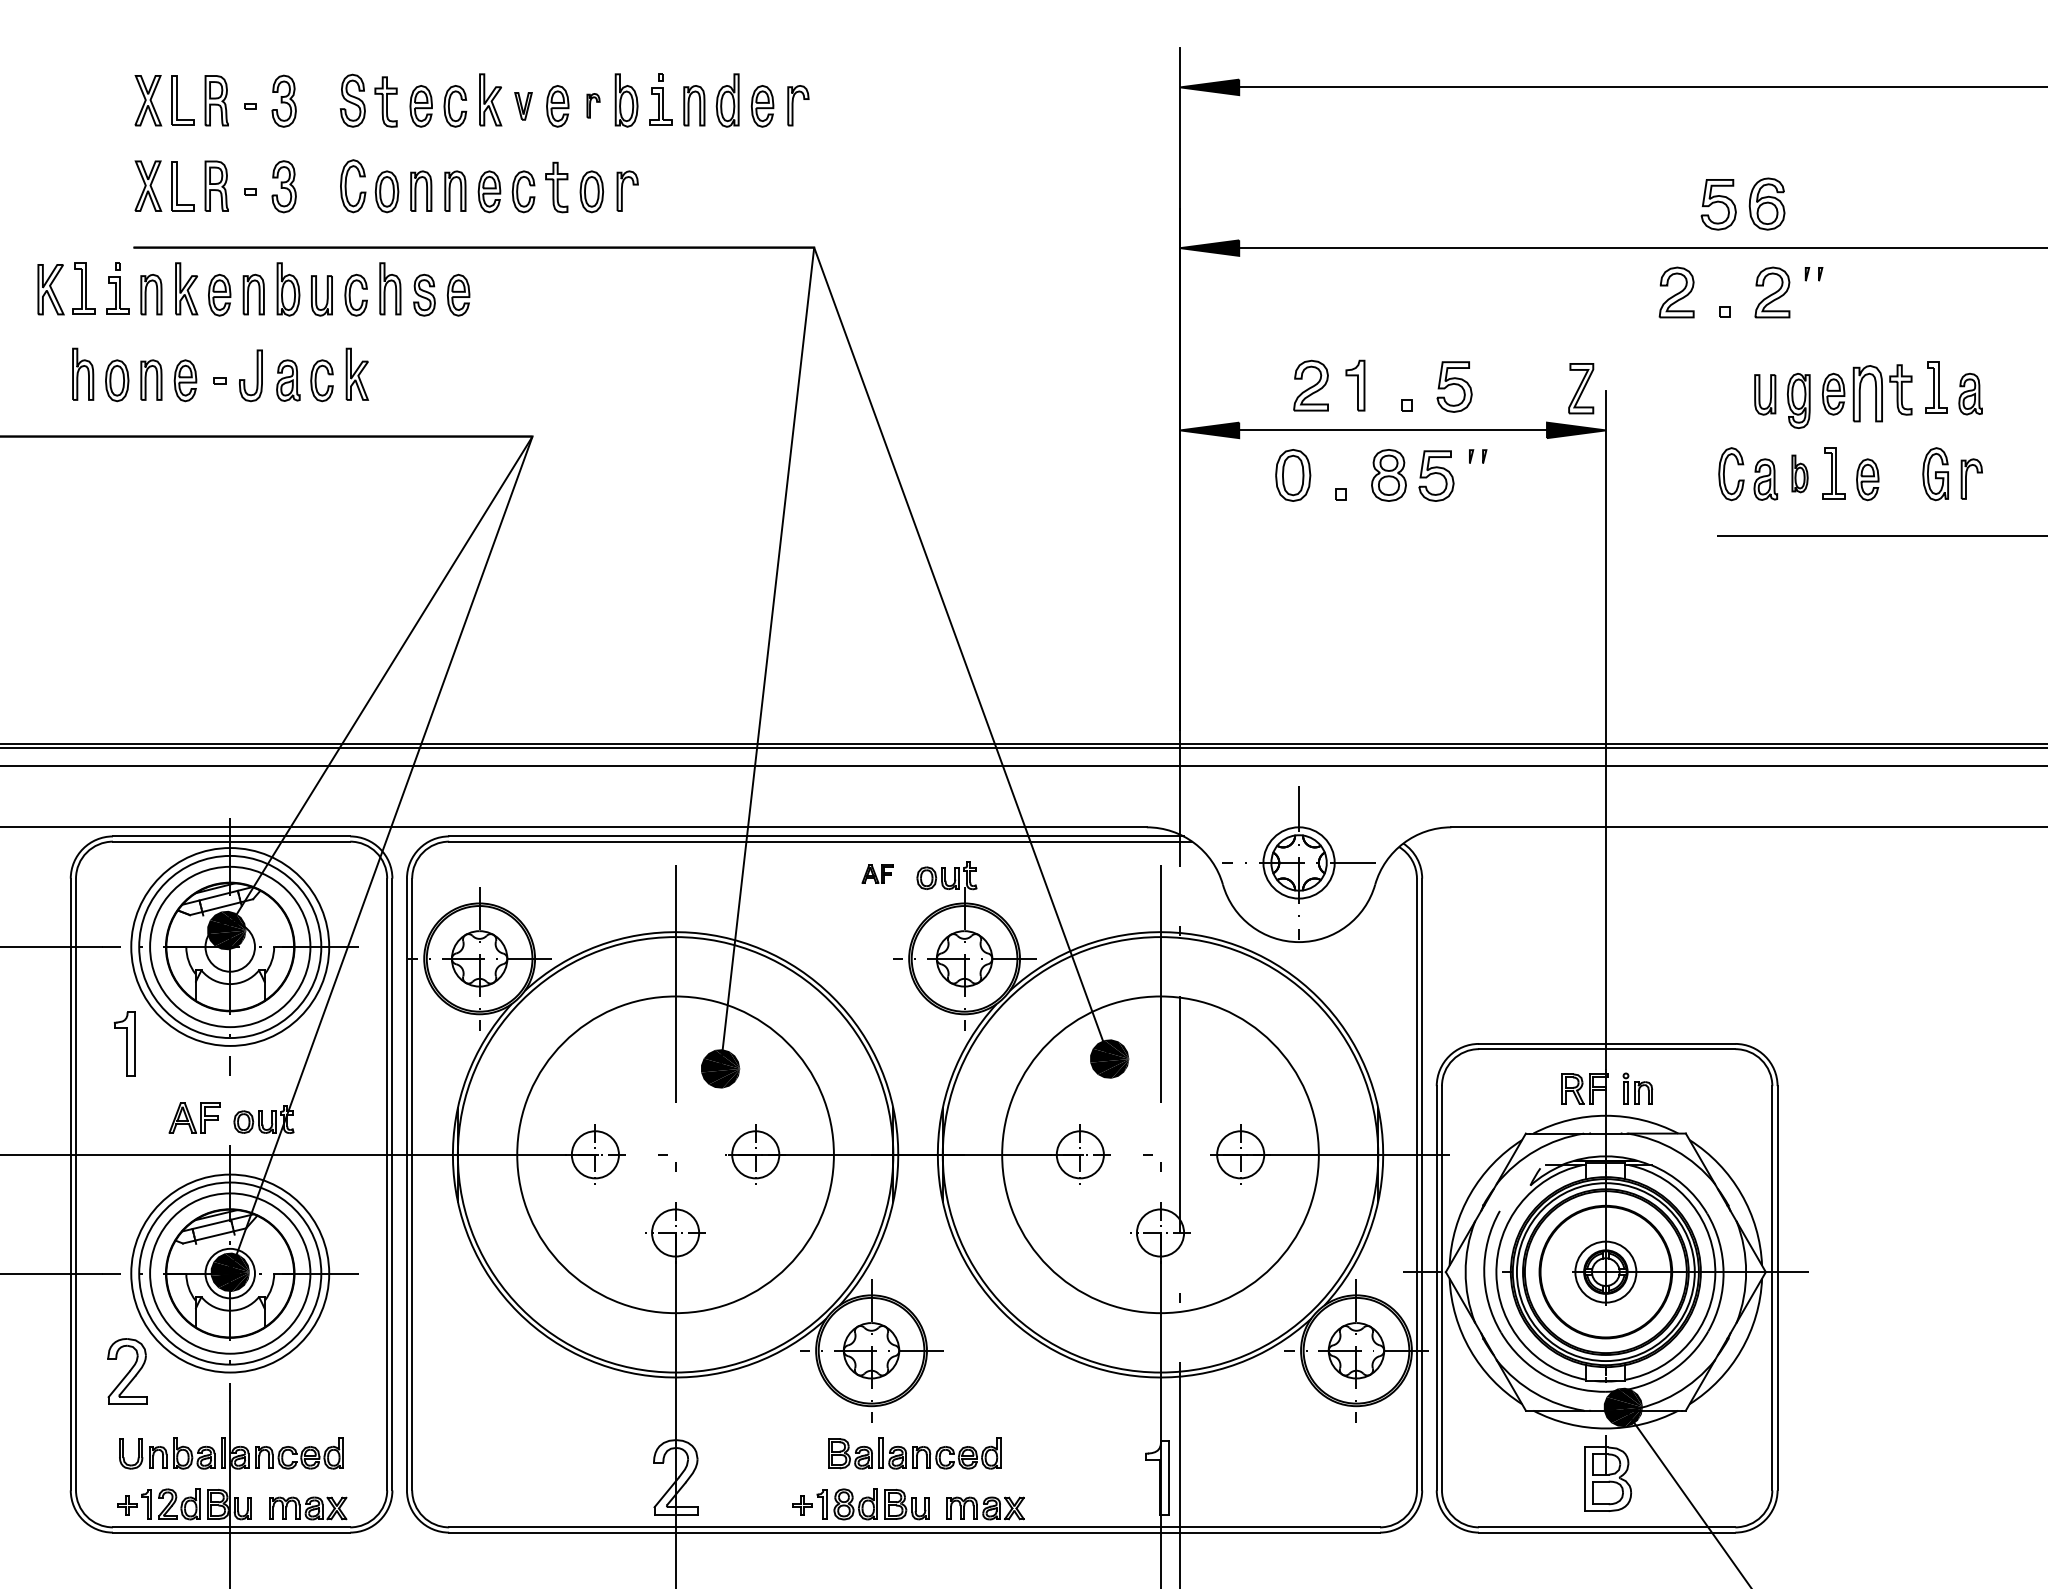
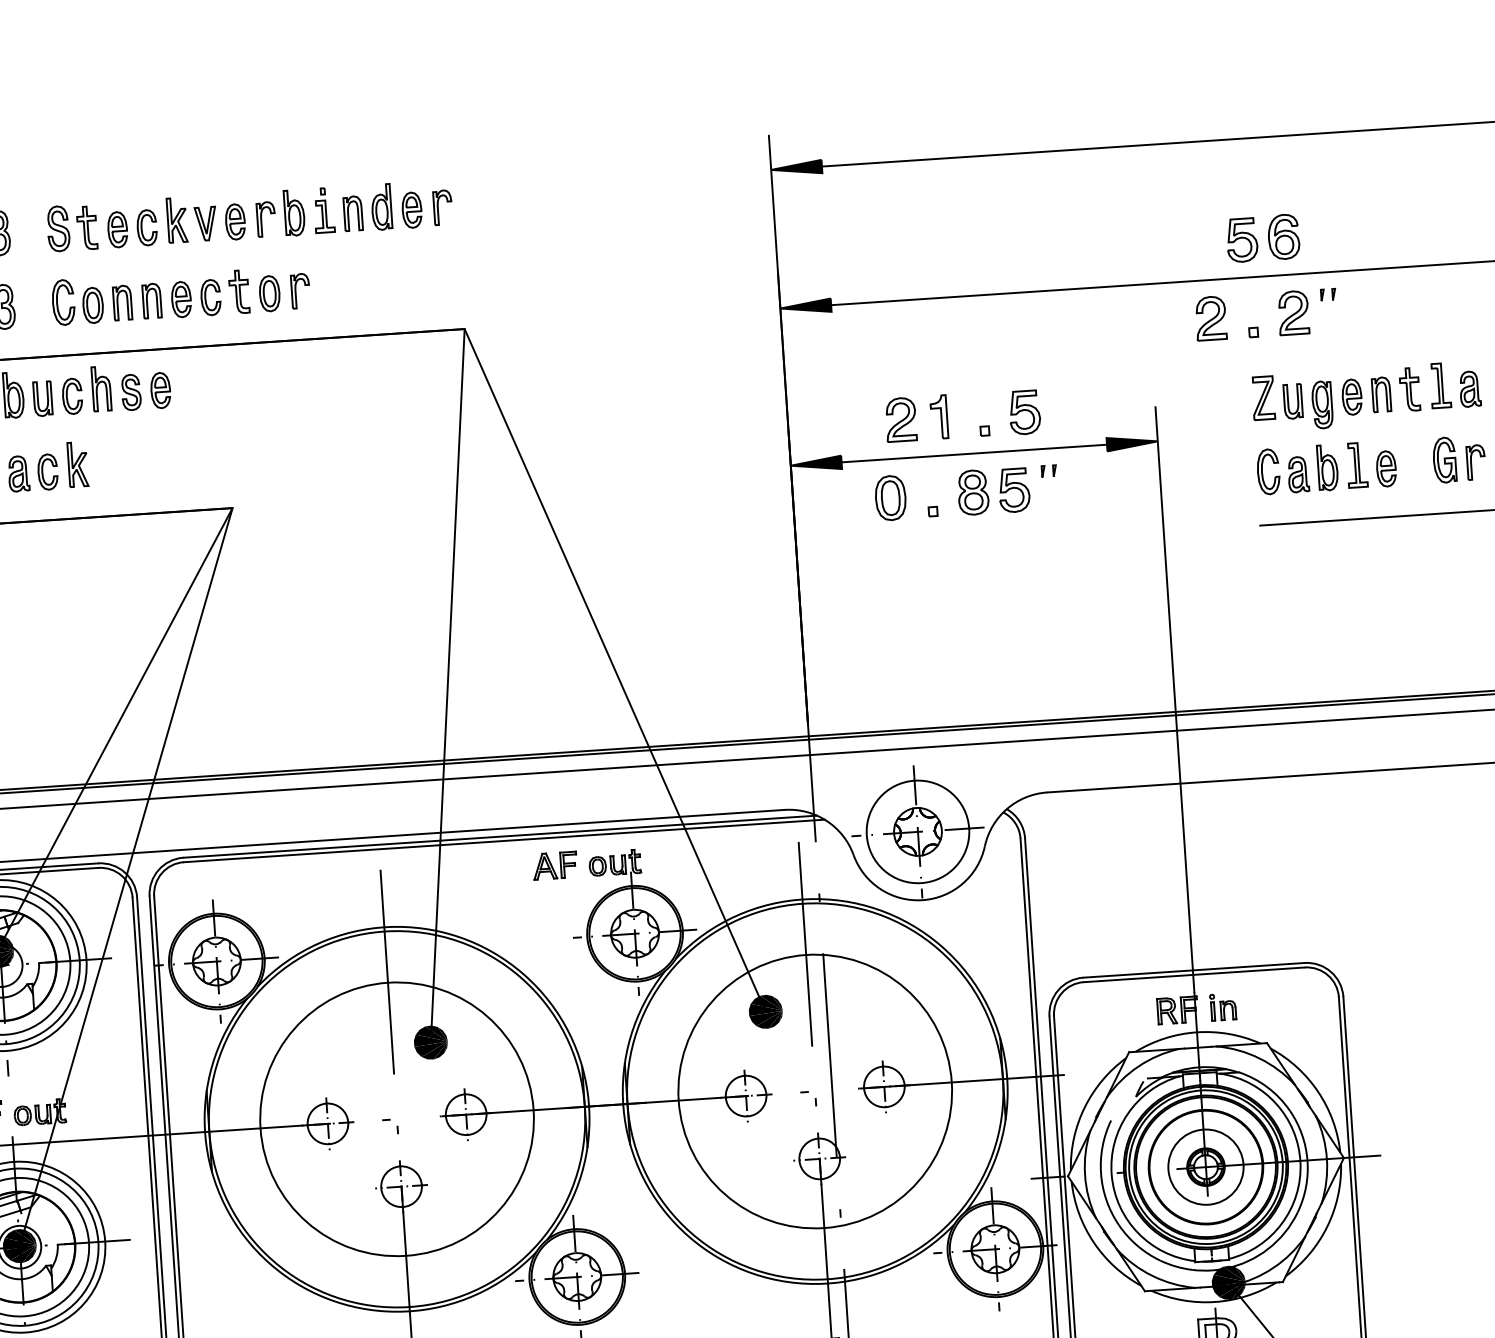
part: (593, 105) -> (266, 219), size x1.67
part: (523, 106) -> (205, 224), size x1.43
part: (1581, 388) -> (1263, 398), moved
part: (1867, 393) -> (1381, 394), size x0.71
part: (1799, 473) -> (1327, 467), size x1.43
circle: (1298, 862) -> (917, 831), size x1.67
part: (877, 873) -> (555, 865), size x1.67
circle: (1605, 1271) -> (1205, 1166), size x1.43

